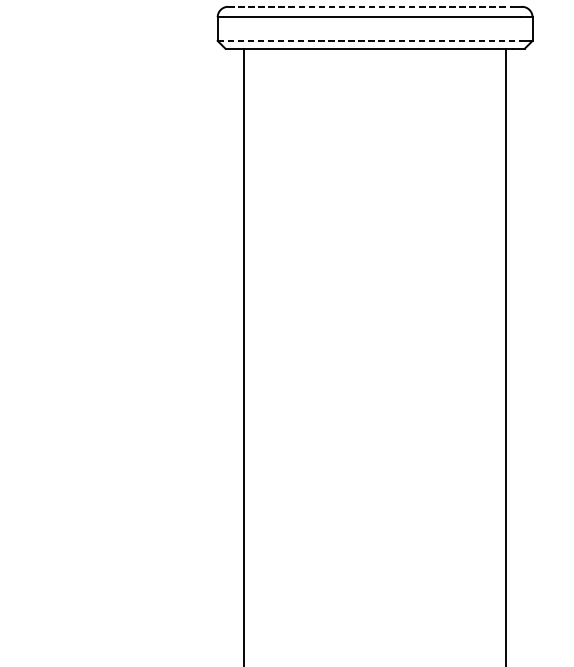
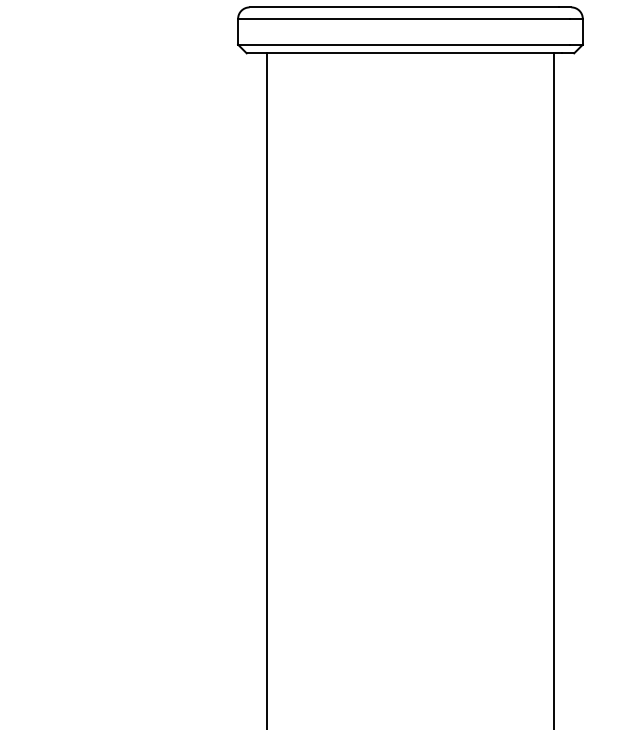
line: (369, 6) -> (404, 7), dashed -> solid
line: (368, 40) -> (403, 44), dashed -> solid

